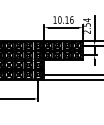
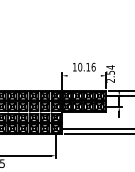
line: (62, 27) -> (83, 75), removed
line: (94, 28) -> (119, 76), removed

